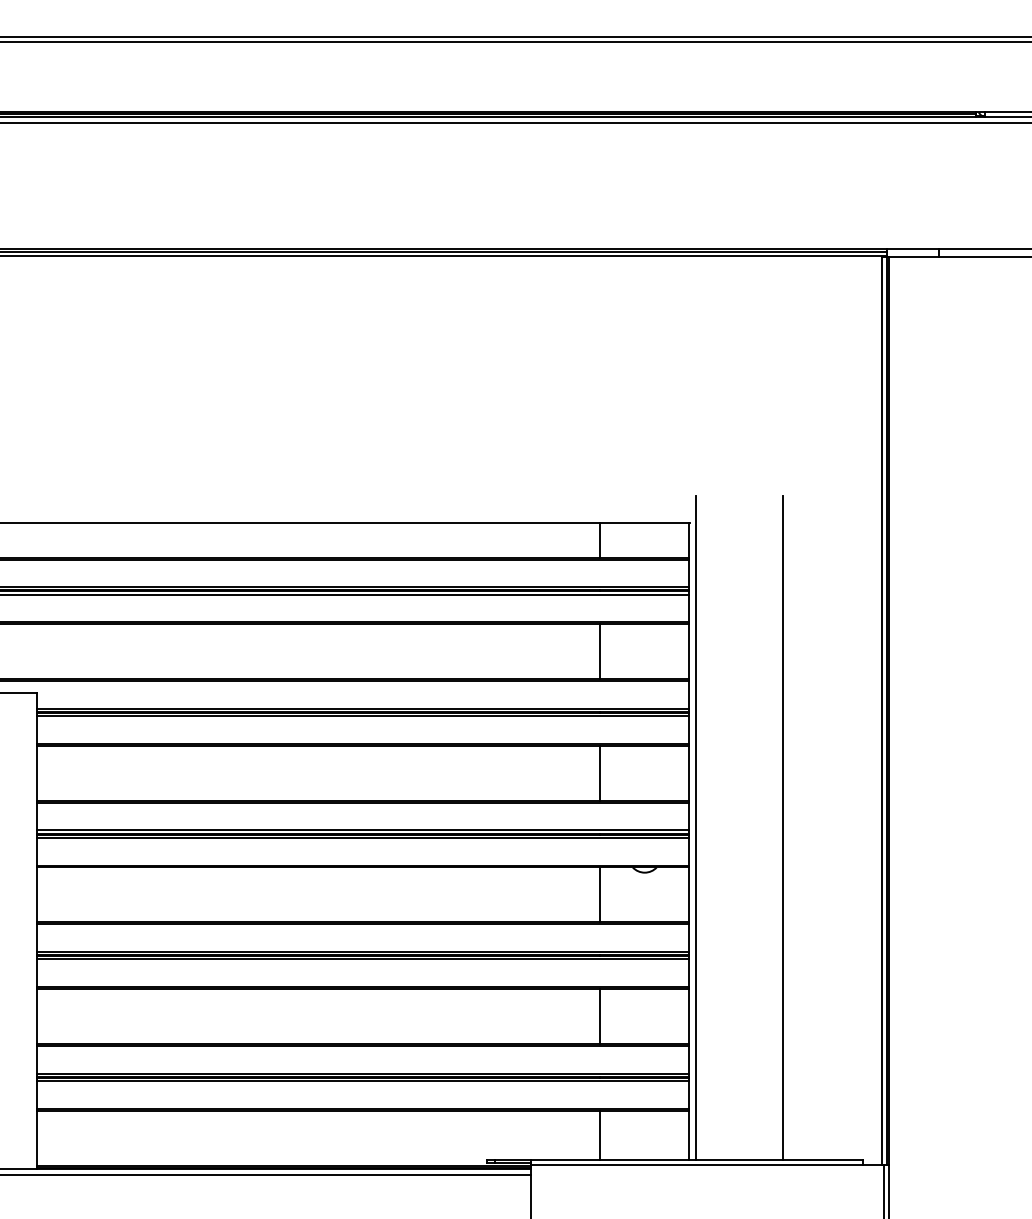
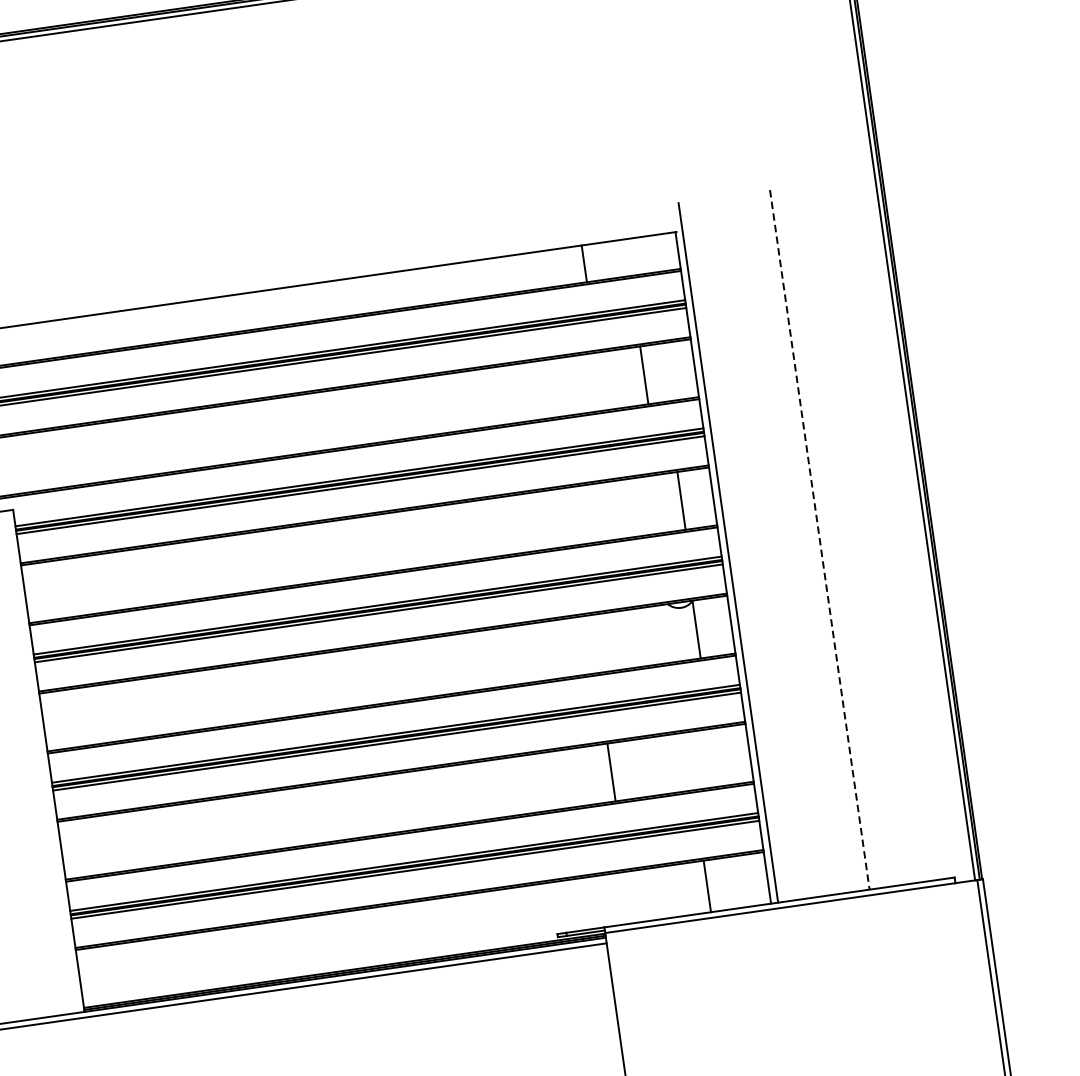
line: (600, 651) -> (644, 375), moved
line: (600, 772) -> (681, 500), moved
line: (782, 827) -> (819, 539), solid -> dashed
line: (600, 894) -> (696, 629), moved
line: (600, 1016) -> (611, 772), moved
line: (600, 1134) -> (707, 885), moved

